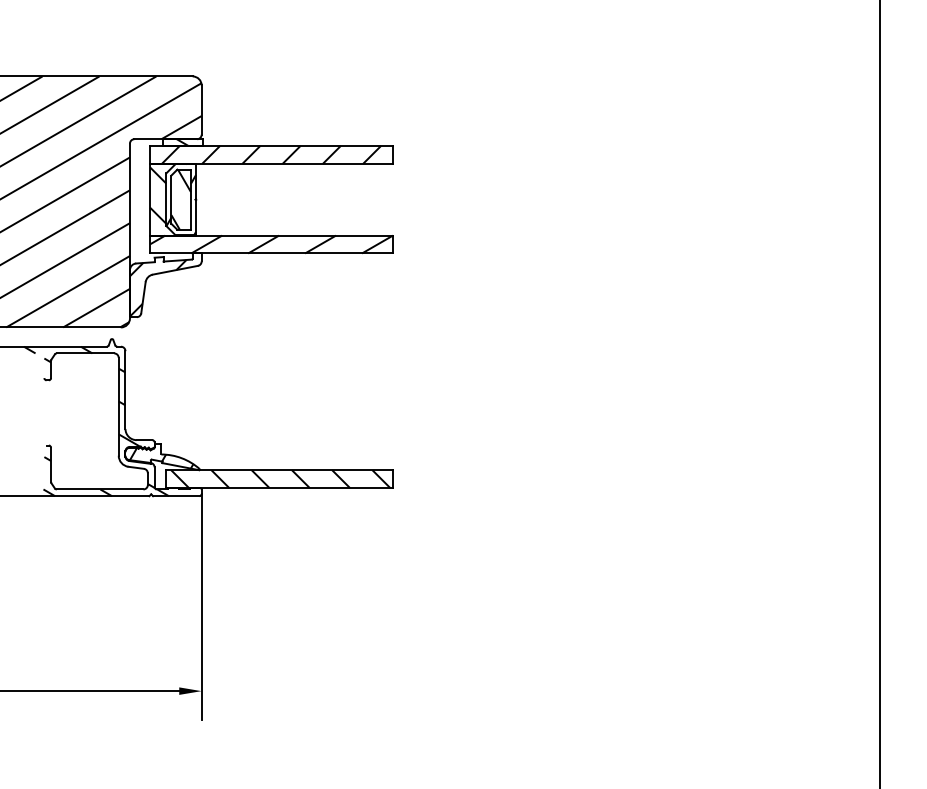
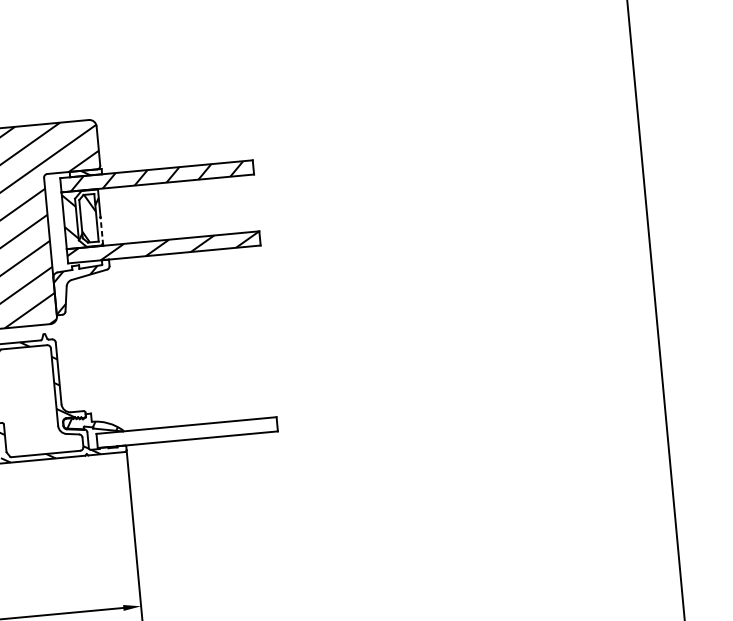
line: (196, 217) -> (102, 231), solid -> dashed
hatch: (280, 479) -> (188, 432), removed

